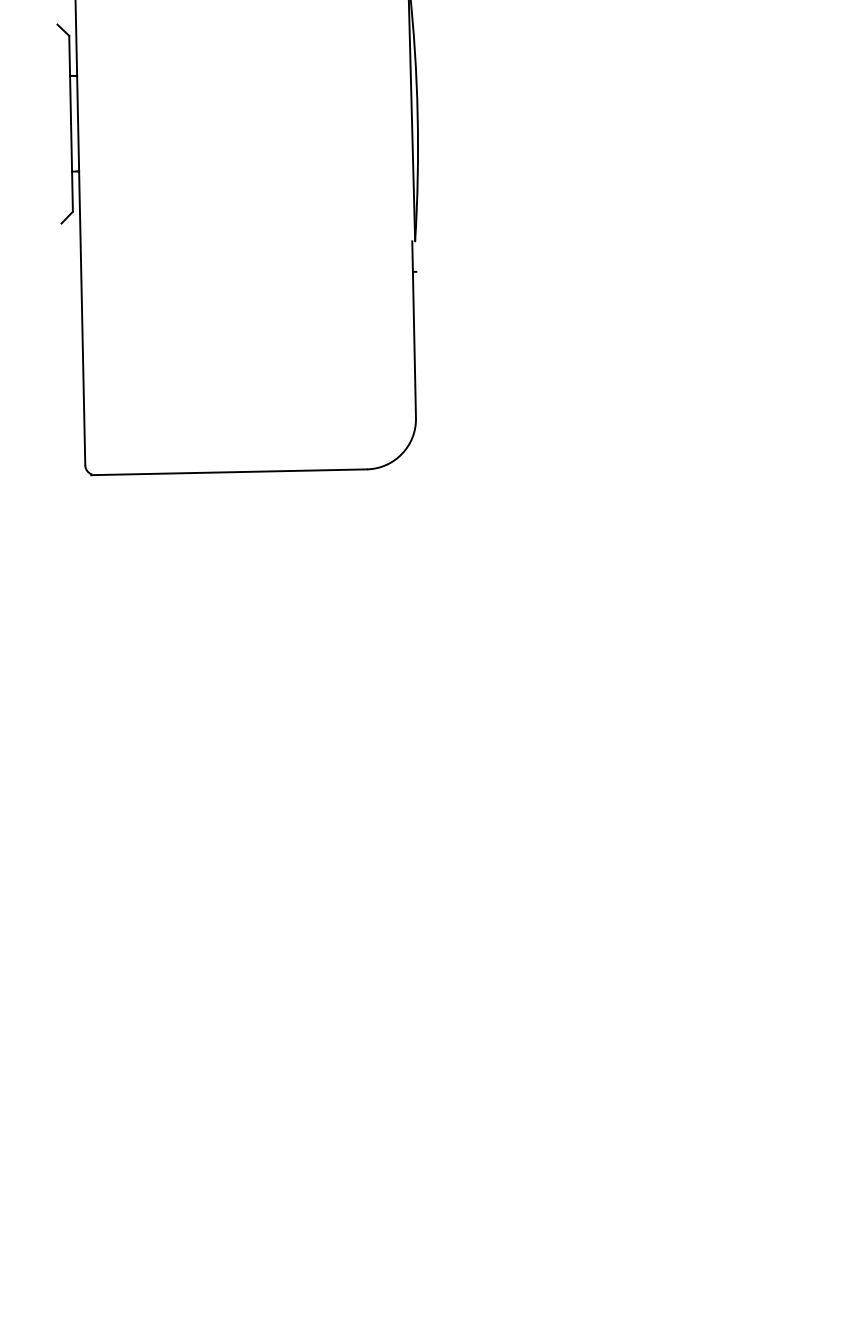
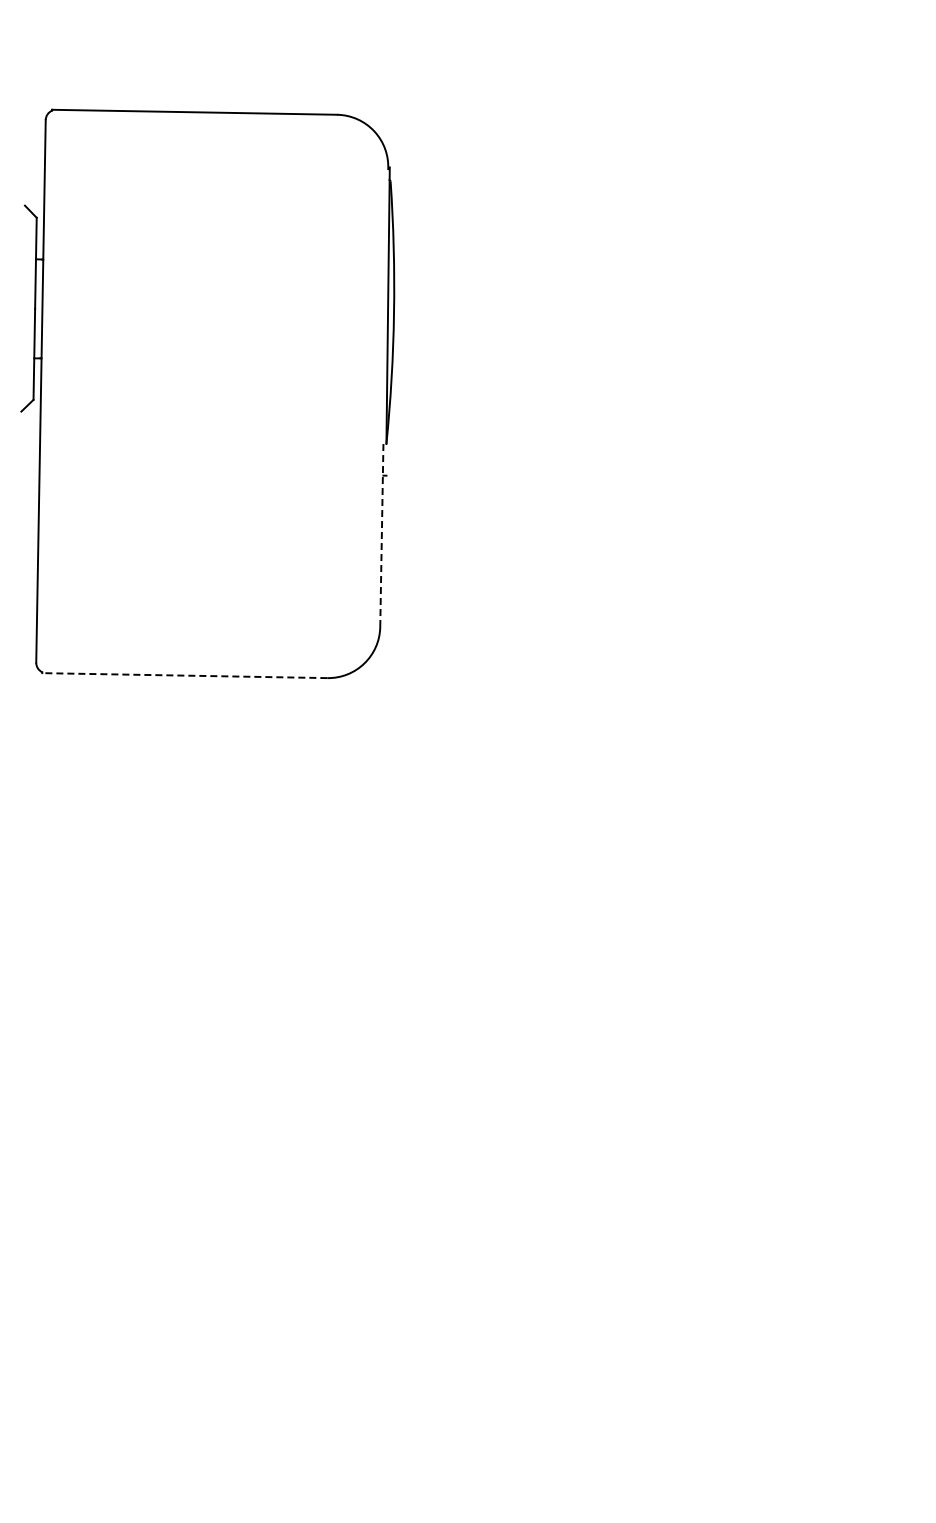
line: (413, 329) -> (381, 535), solid -> dashed
line: (228, 472) -> (184, 675), solid -> dashed

